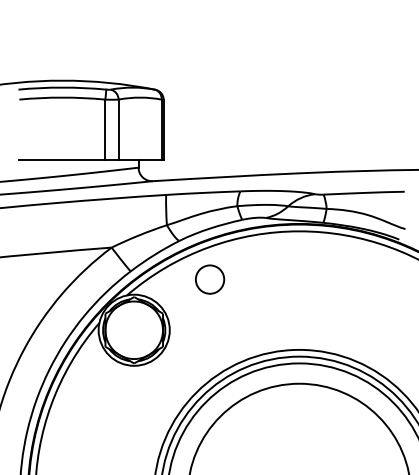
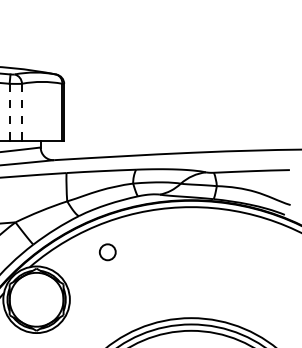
line: (105, 130) -> (9, 112), solid -> dashed
line: (118, 130) -> (21, 112), solid -> dashed
circle: (210, 279) -> (108, 252), size x0.6

